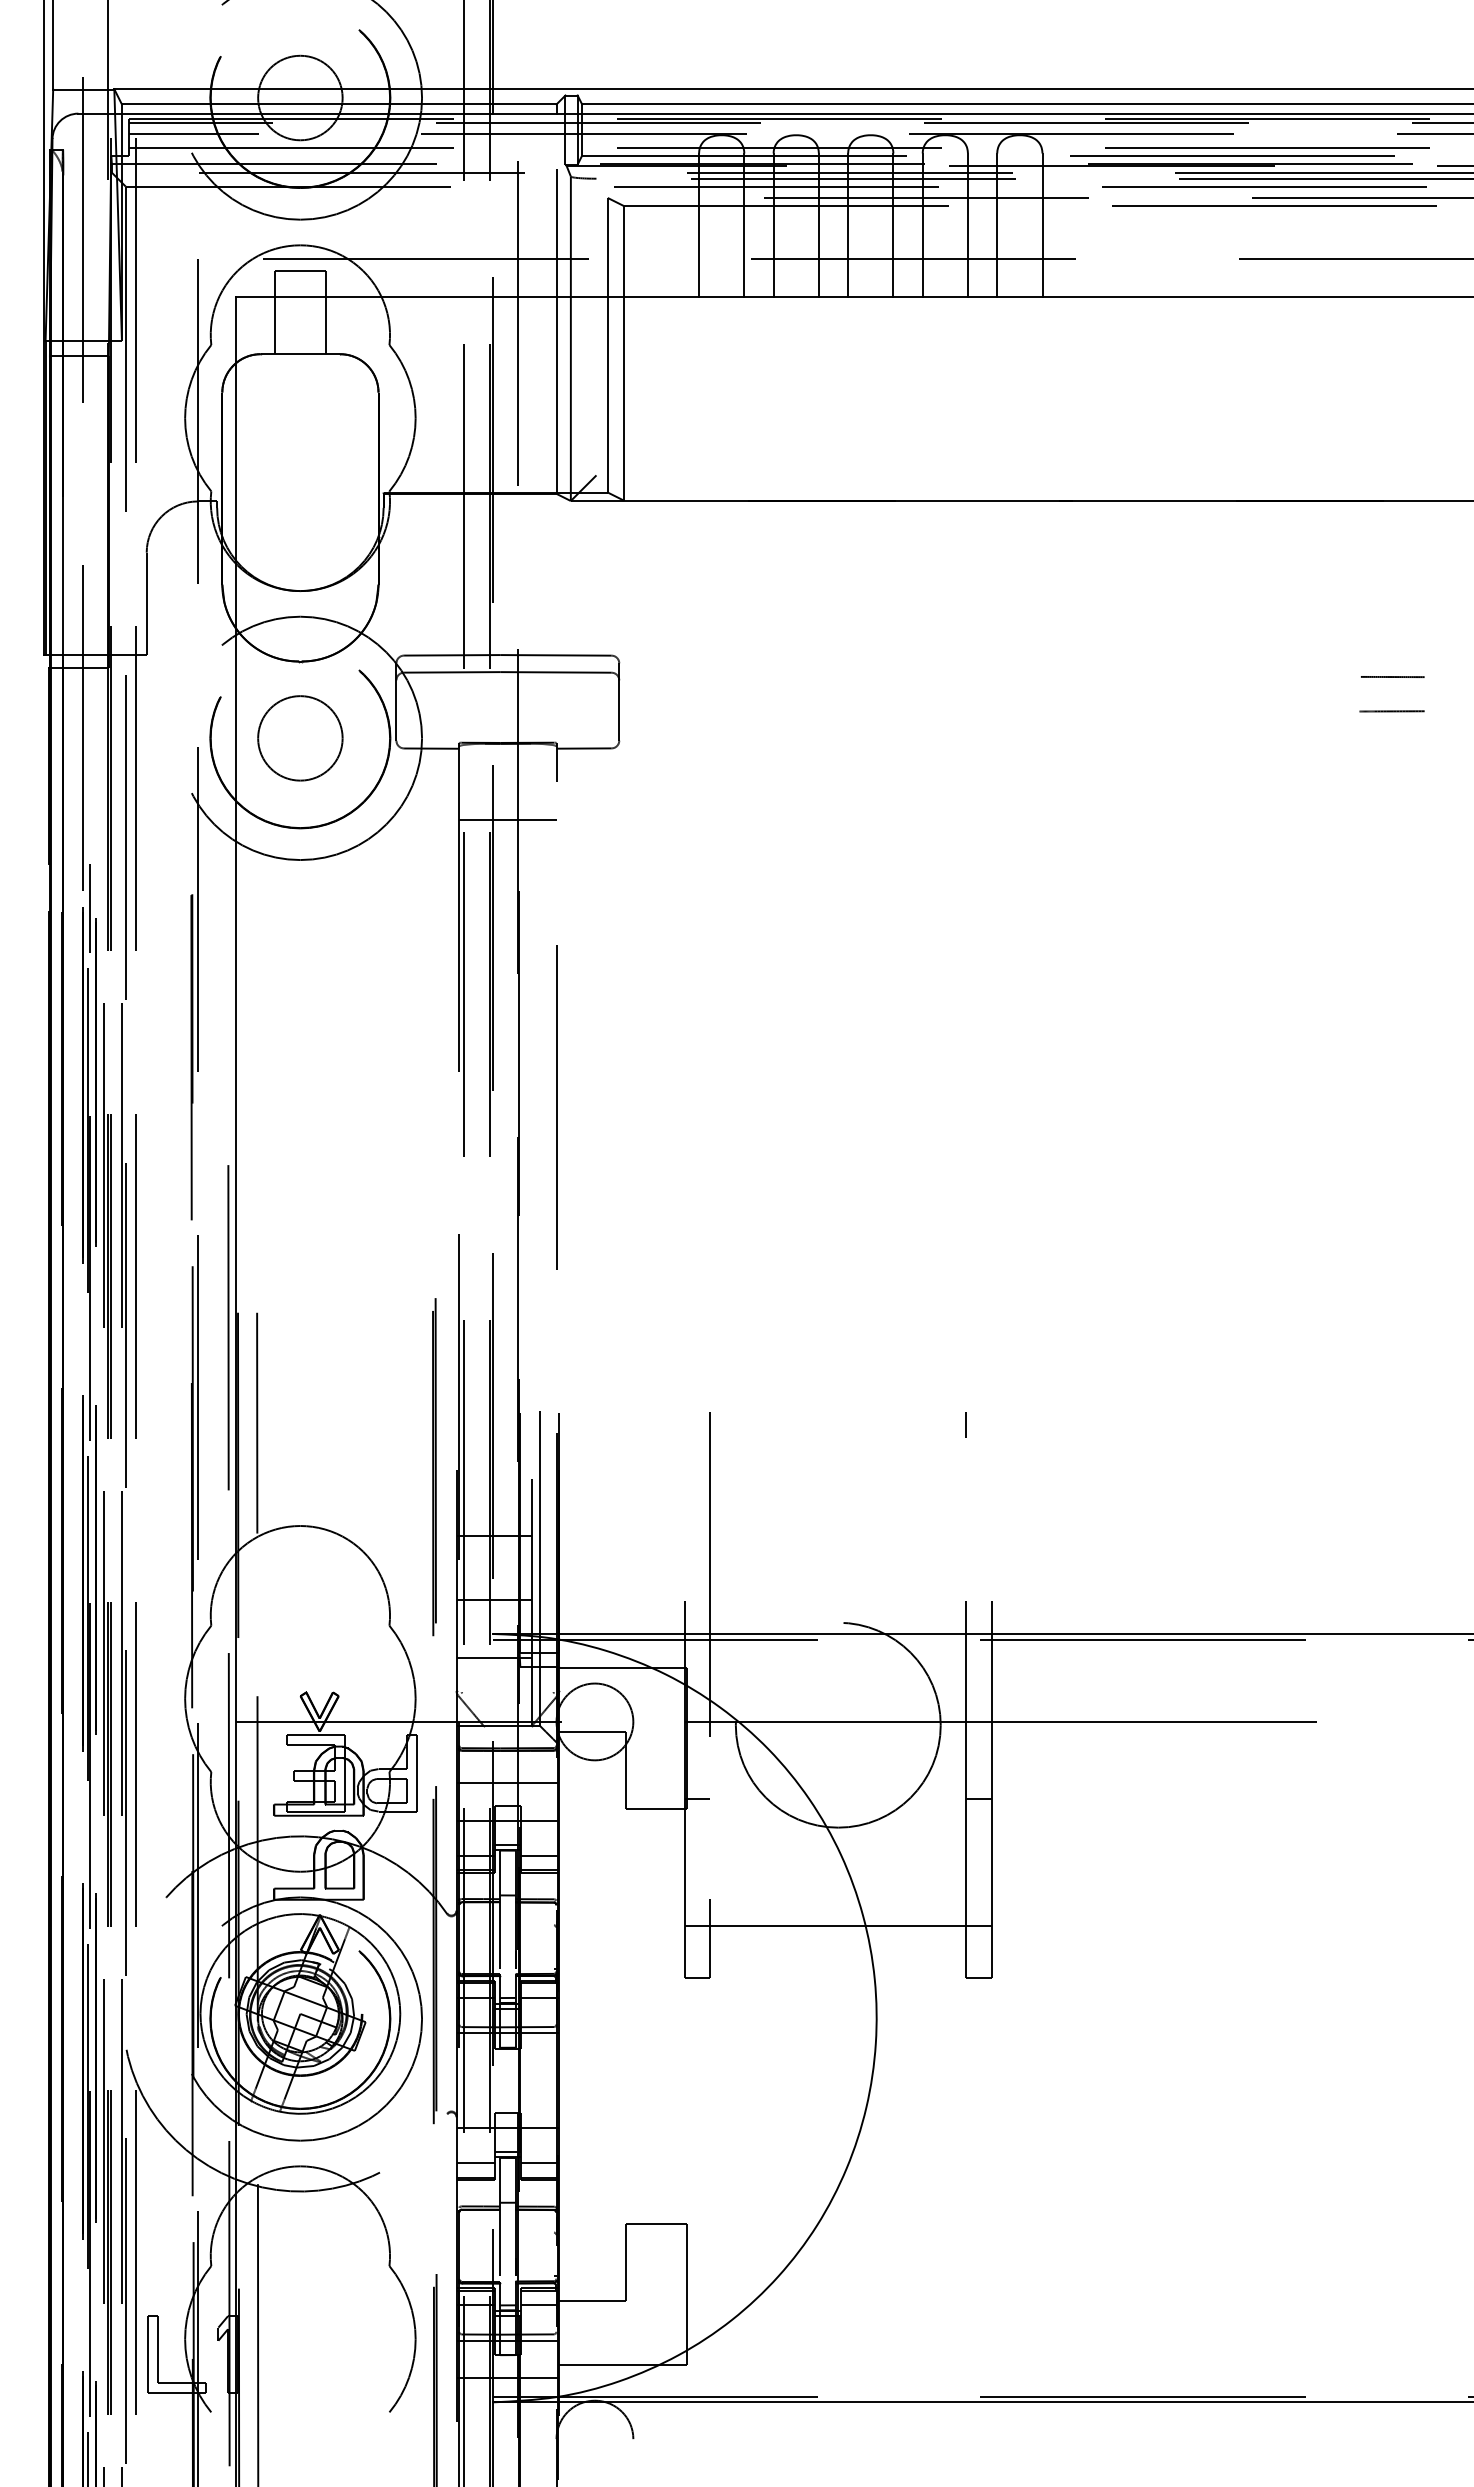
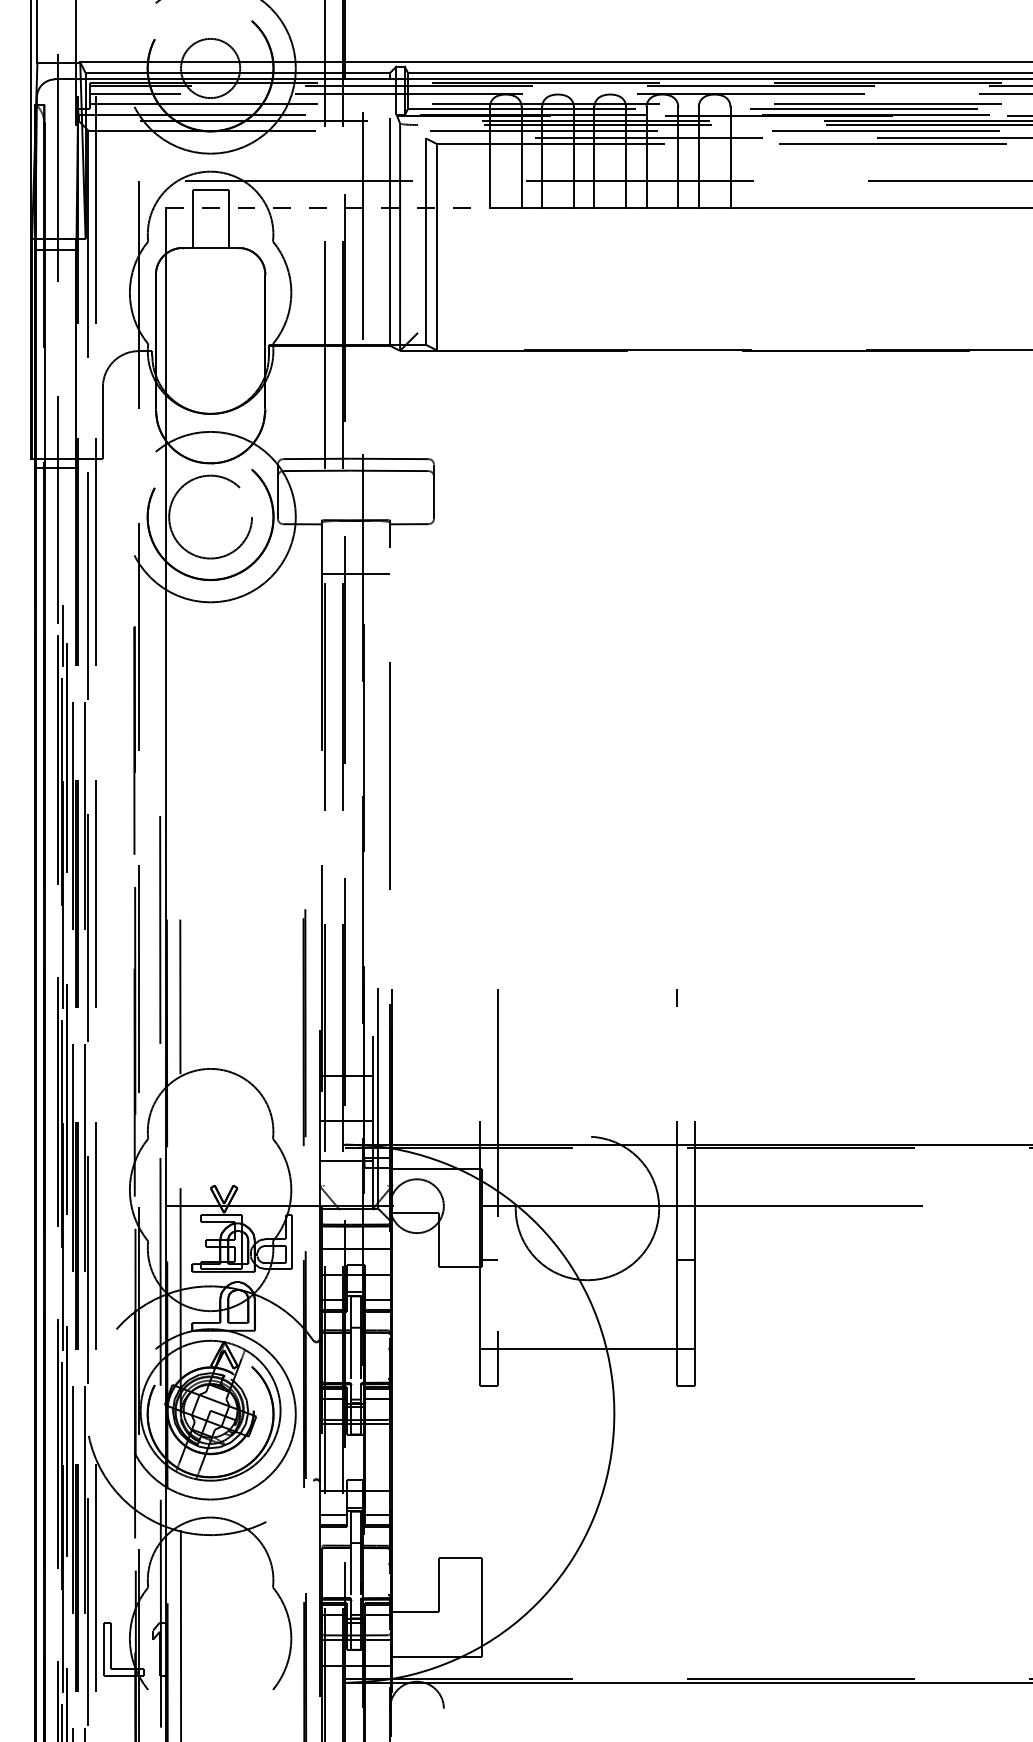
line: (468, 297) -> (328, 208), solid -> dashed
line: (1392, 676) -> (975, 473), removed
line: (1391, 711) -> (975, 498), removed
circle: (300, 738) -> (210, 517), size x1.4

